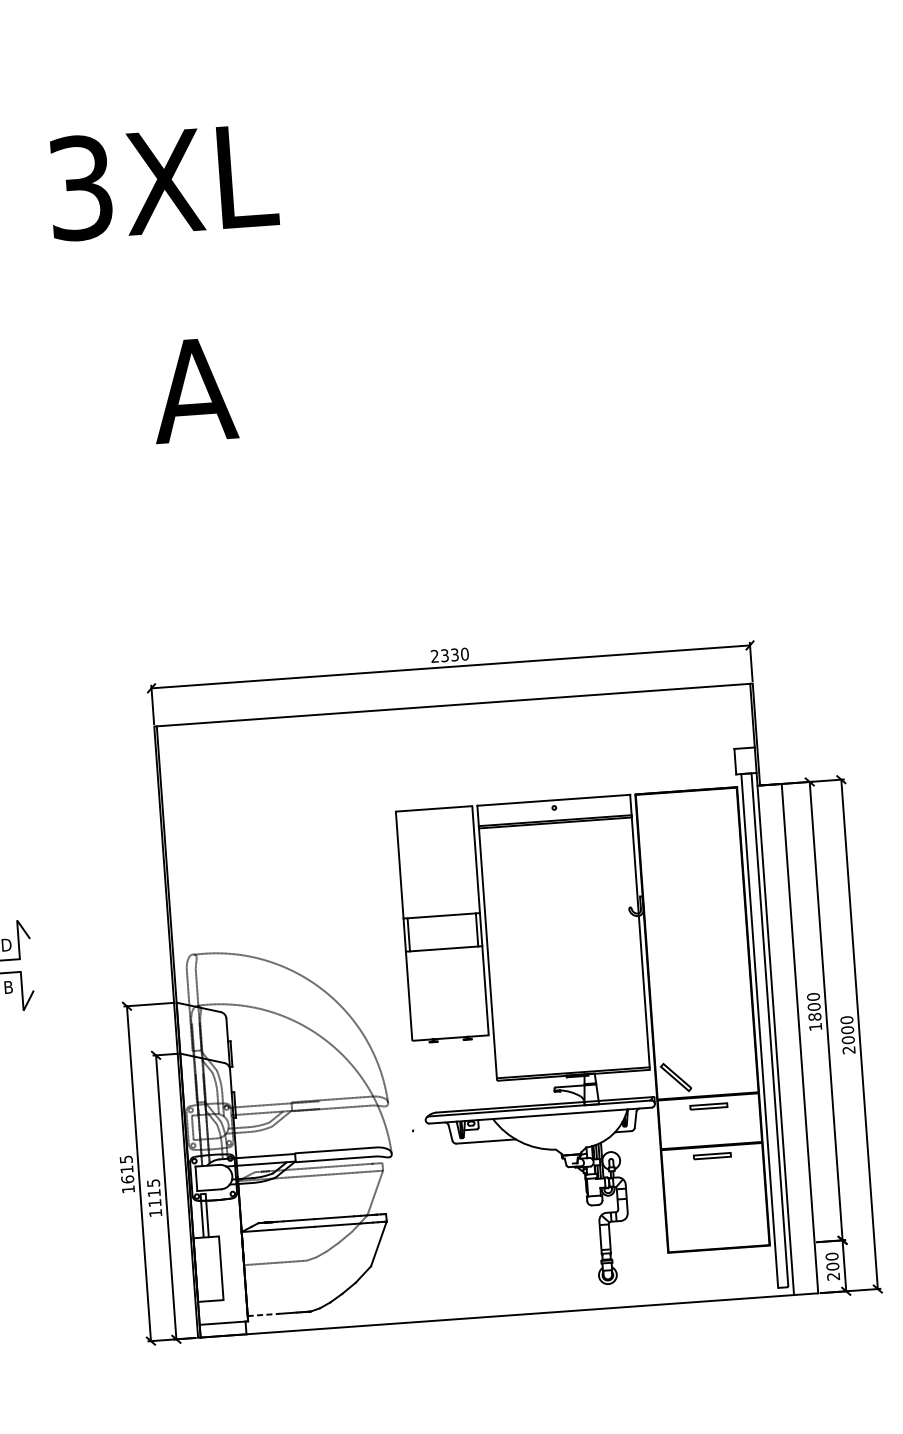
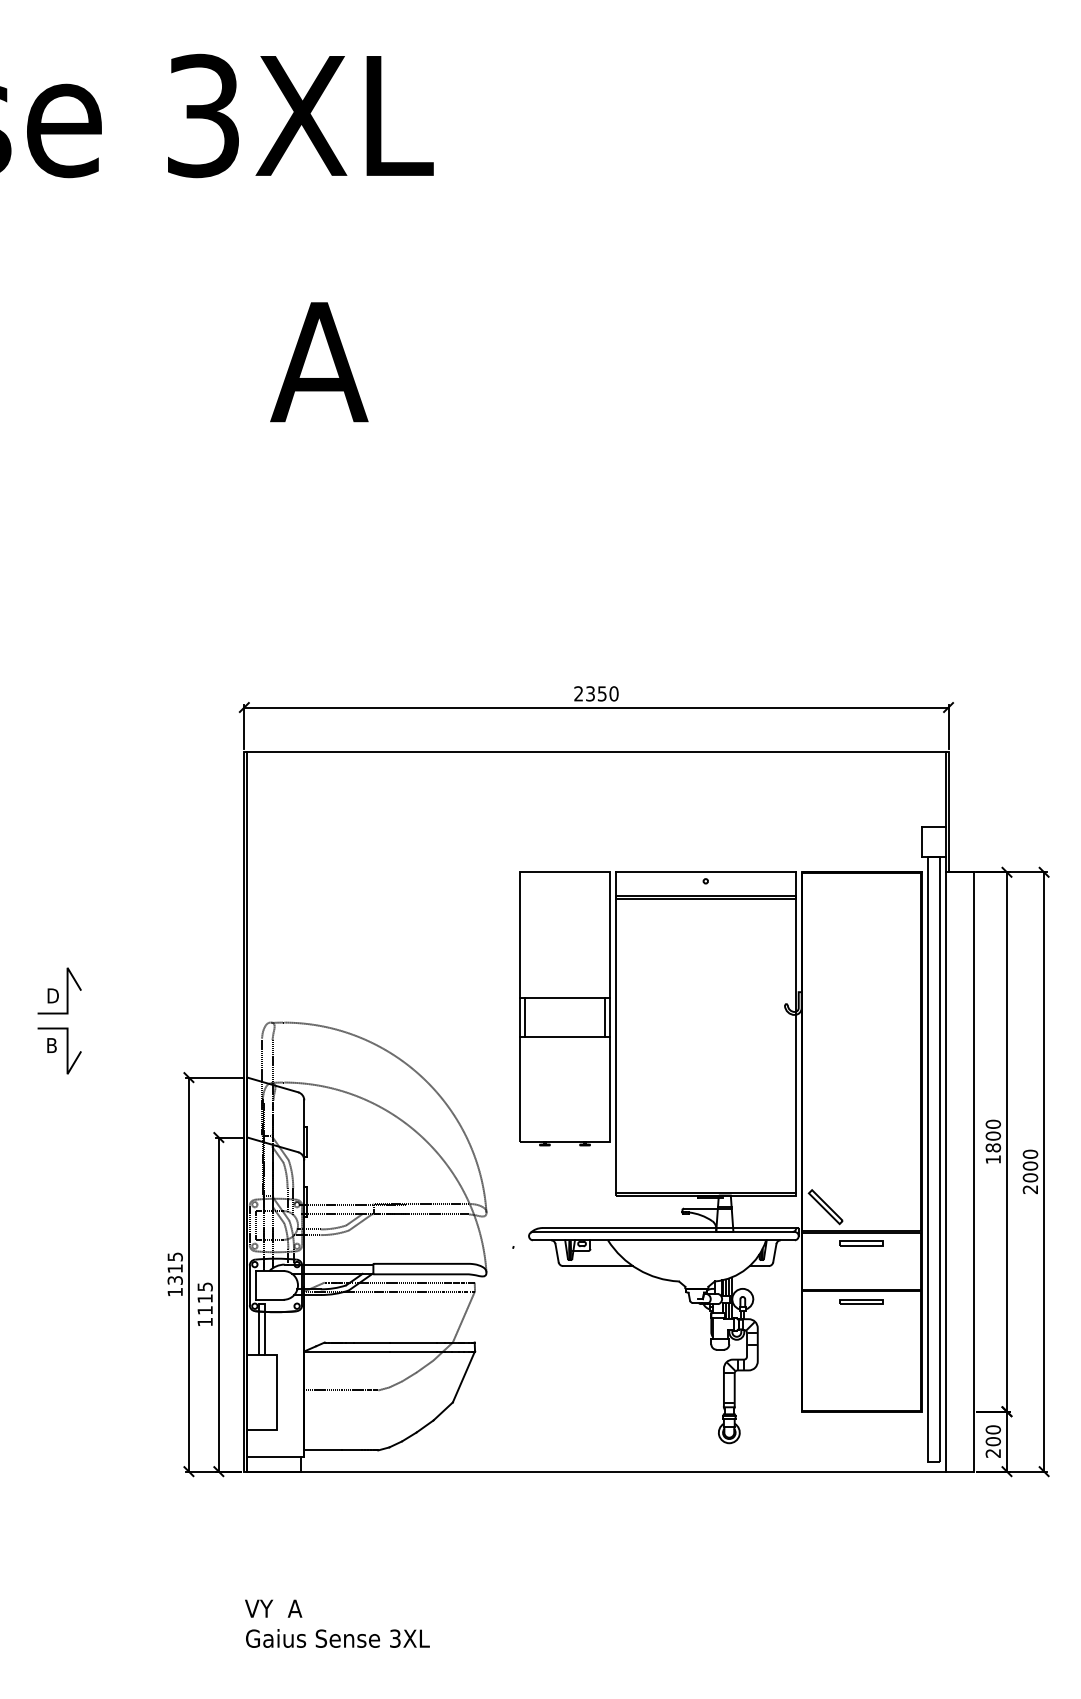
text: (455, 654) -> (602, 693), 2330 -> 2350
text: (127, 1178) -> (174, 1279), 1615 -> 1315
line: (263, 1315) -> (322, 1450), dashed -> solid

